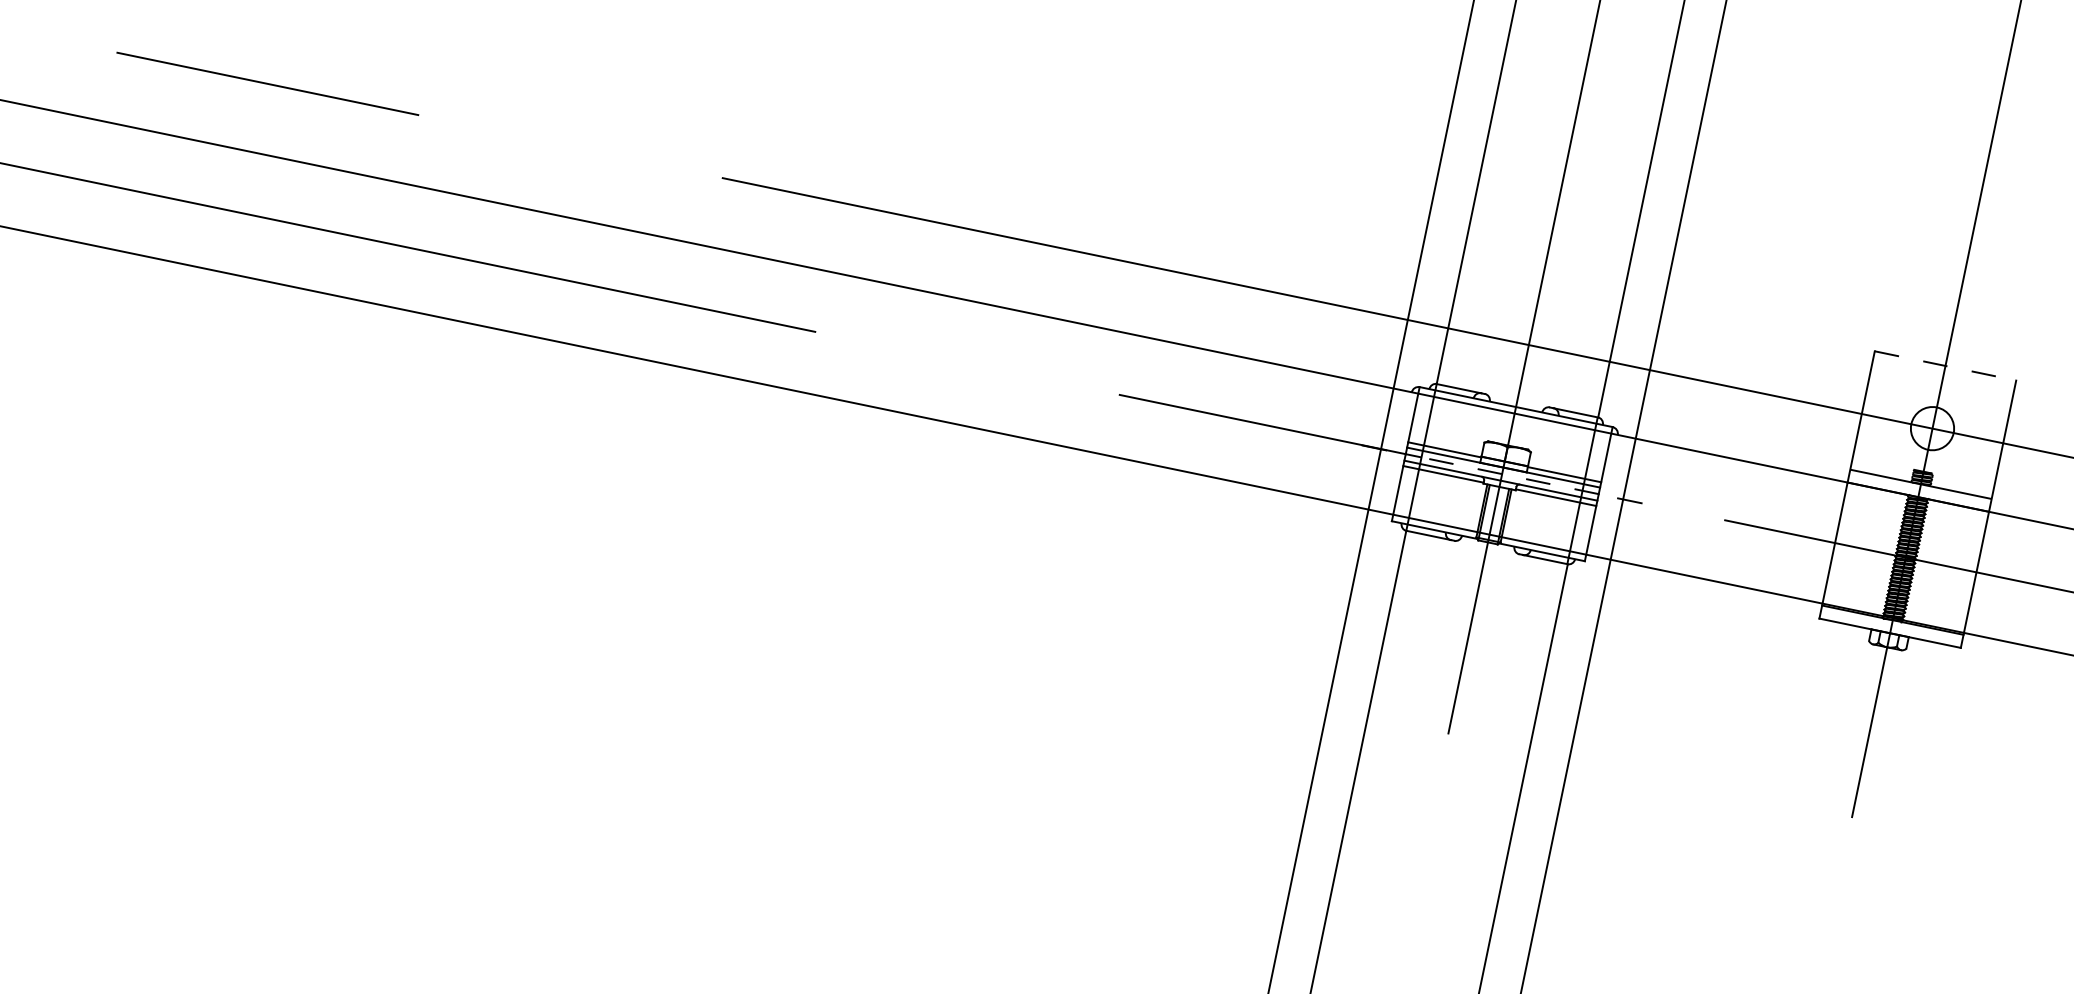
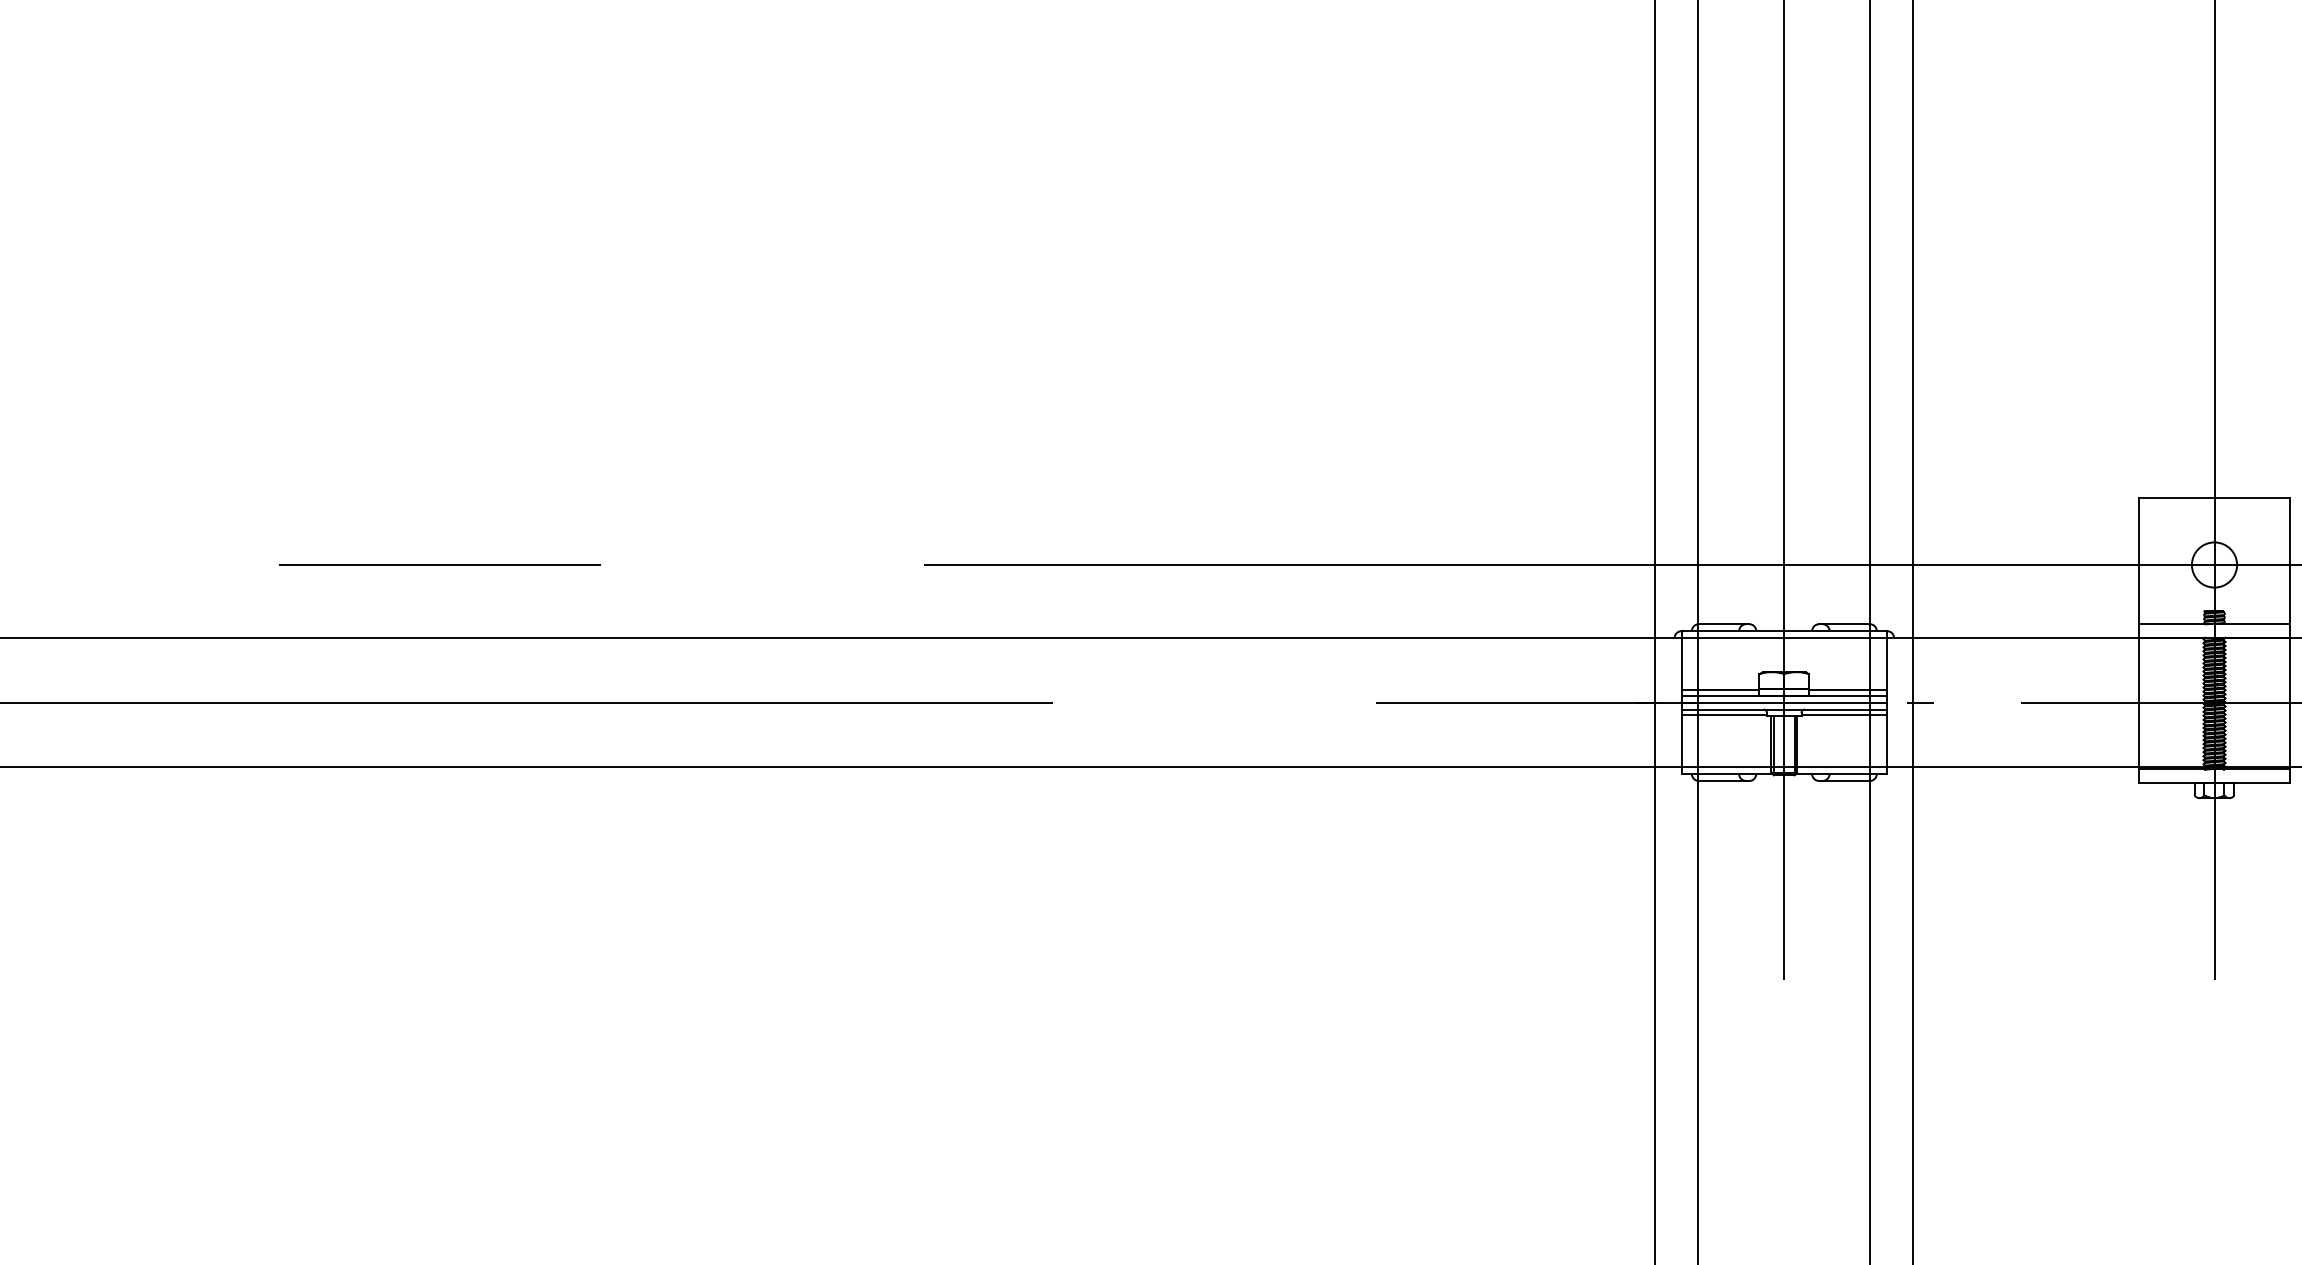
line: (1946, 366) -> (2215, 498), dashed -> solid
line: (1502, 474) -> (1784, 702), dashed -> solid

